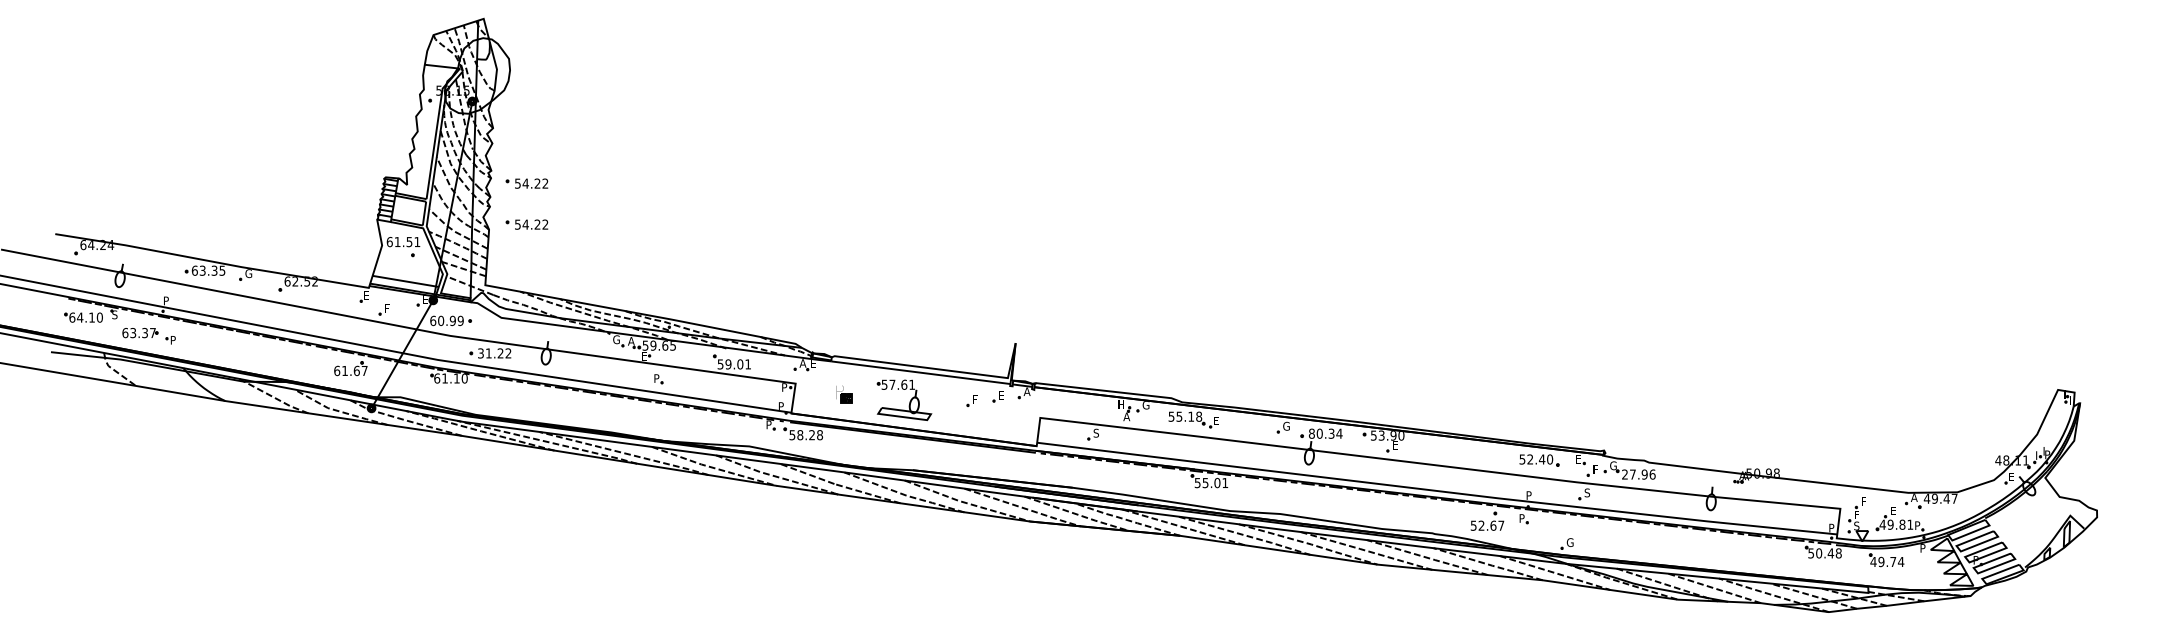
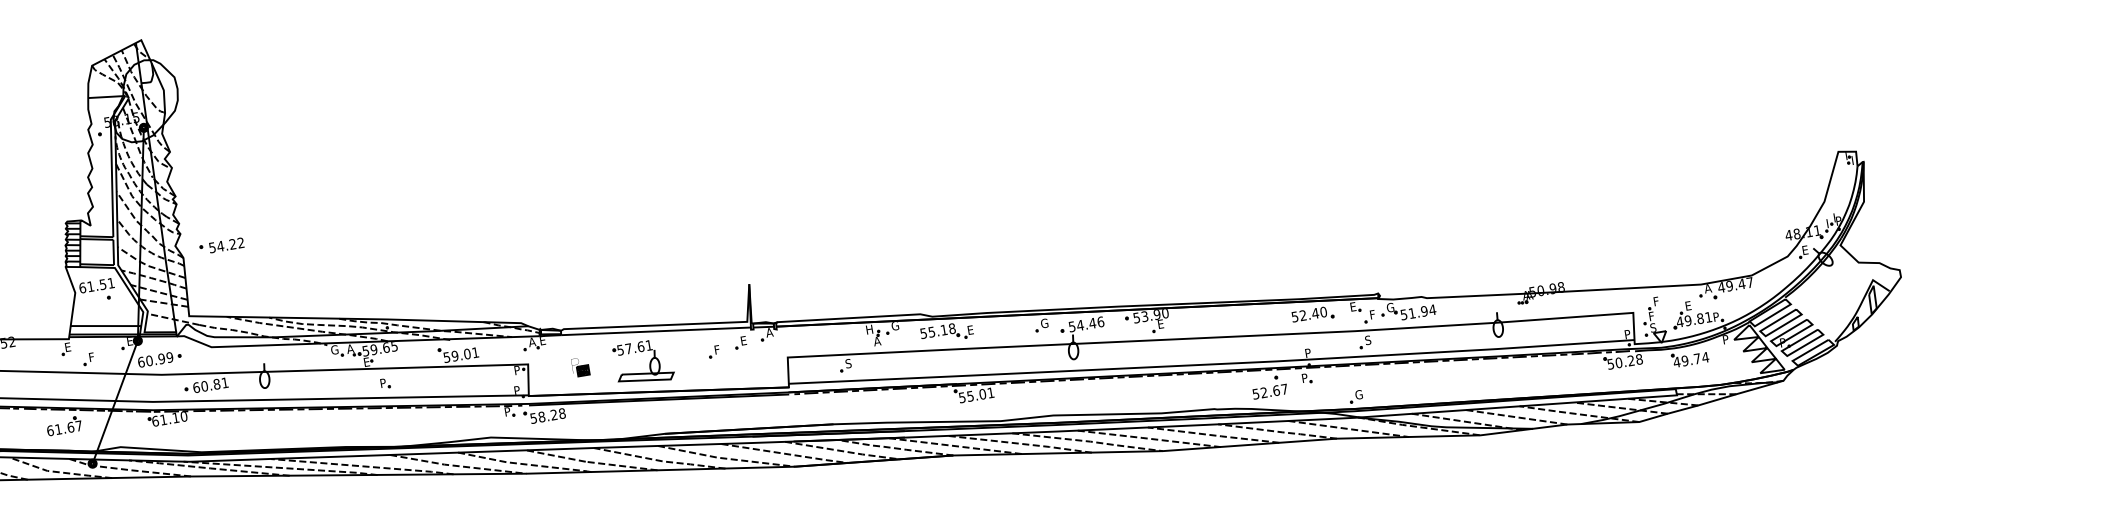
part: (526, 183) -> (214, 203), removed
text: (494, 353) -> (210, 385), 31.22 -> 60.81
text: (1325, 433) -> (1086, 324), 80.34 -> 54.46
text: (1638, 474) -> (1417, 312), 27.96 -> 51.94
text: (1830, 553) -> (1630, 360), 50.48 -> 50.28

